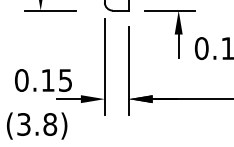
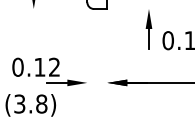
line: (49, 11) -> (41, 9), removed
line: (169, 11) -> (141, 9), removed
line: (105, 66) -> (87, 55), removed
line: (128, 71) -> (107, 59), removed
text: (65, 79) -> (54, 66), 0.15 -> 0.12

